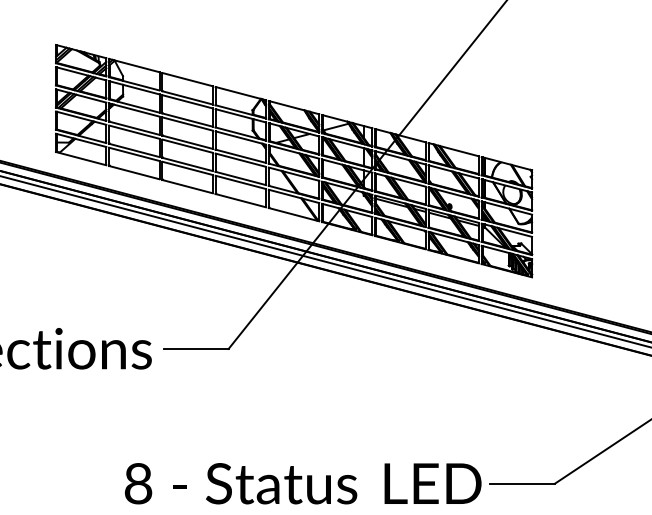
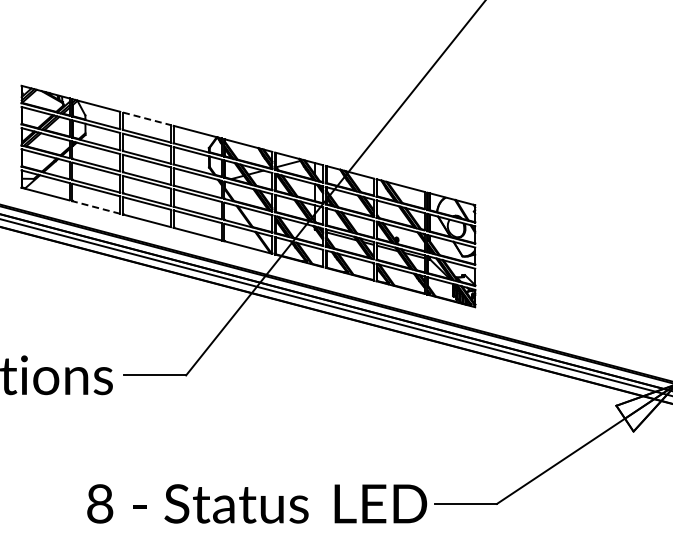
line: (187, 79) -> (146, 118), solid -> dashed
line: (134, 172) -> (96, 207), solid -> dashed

